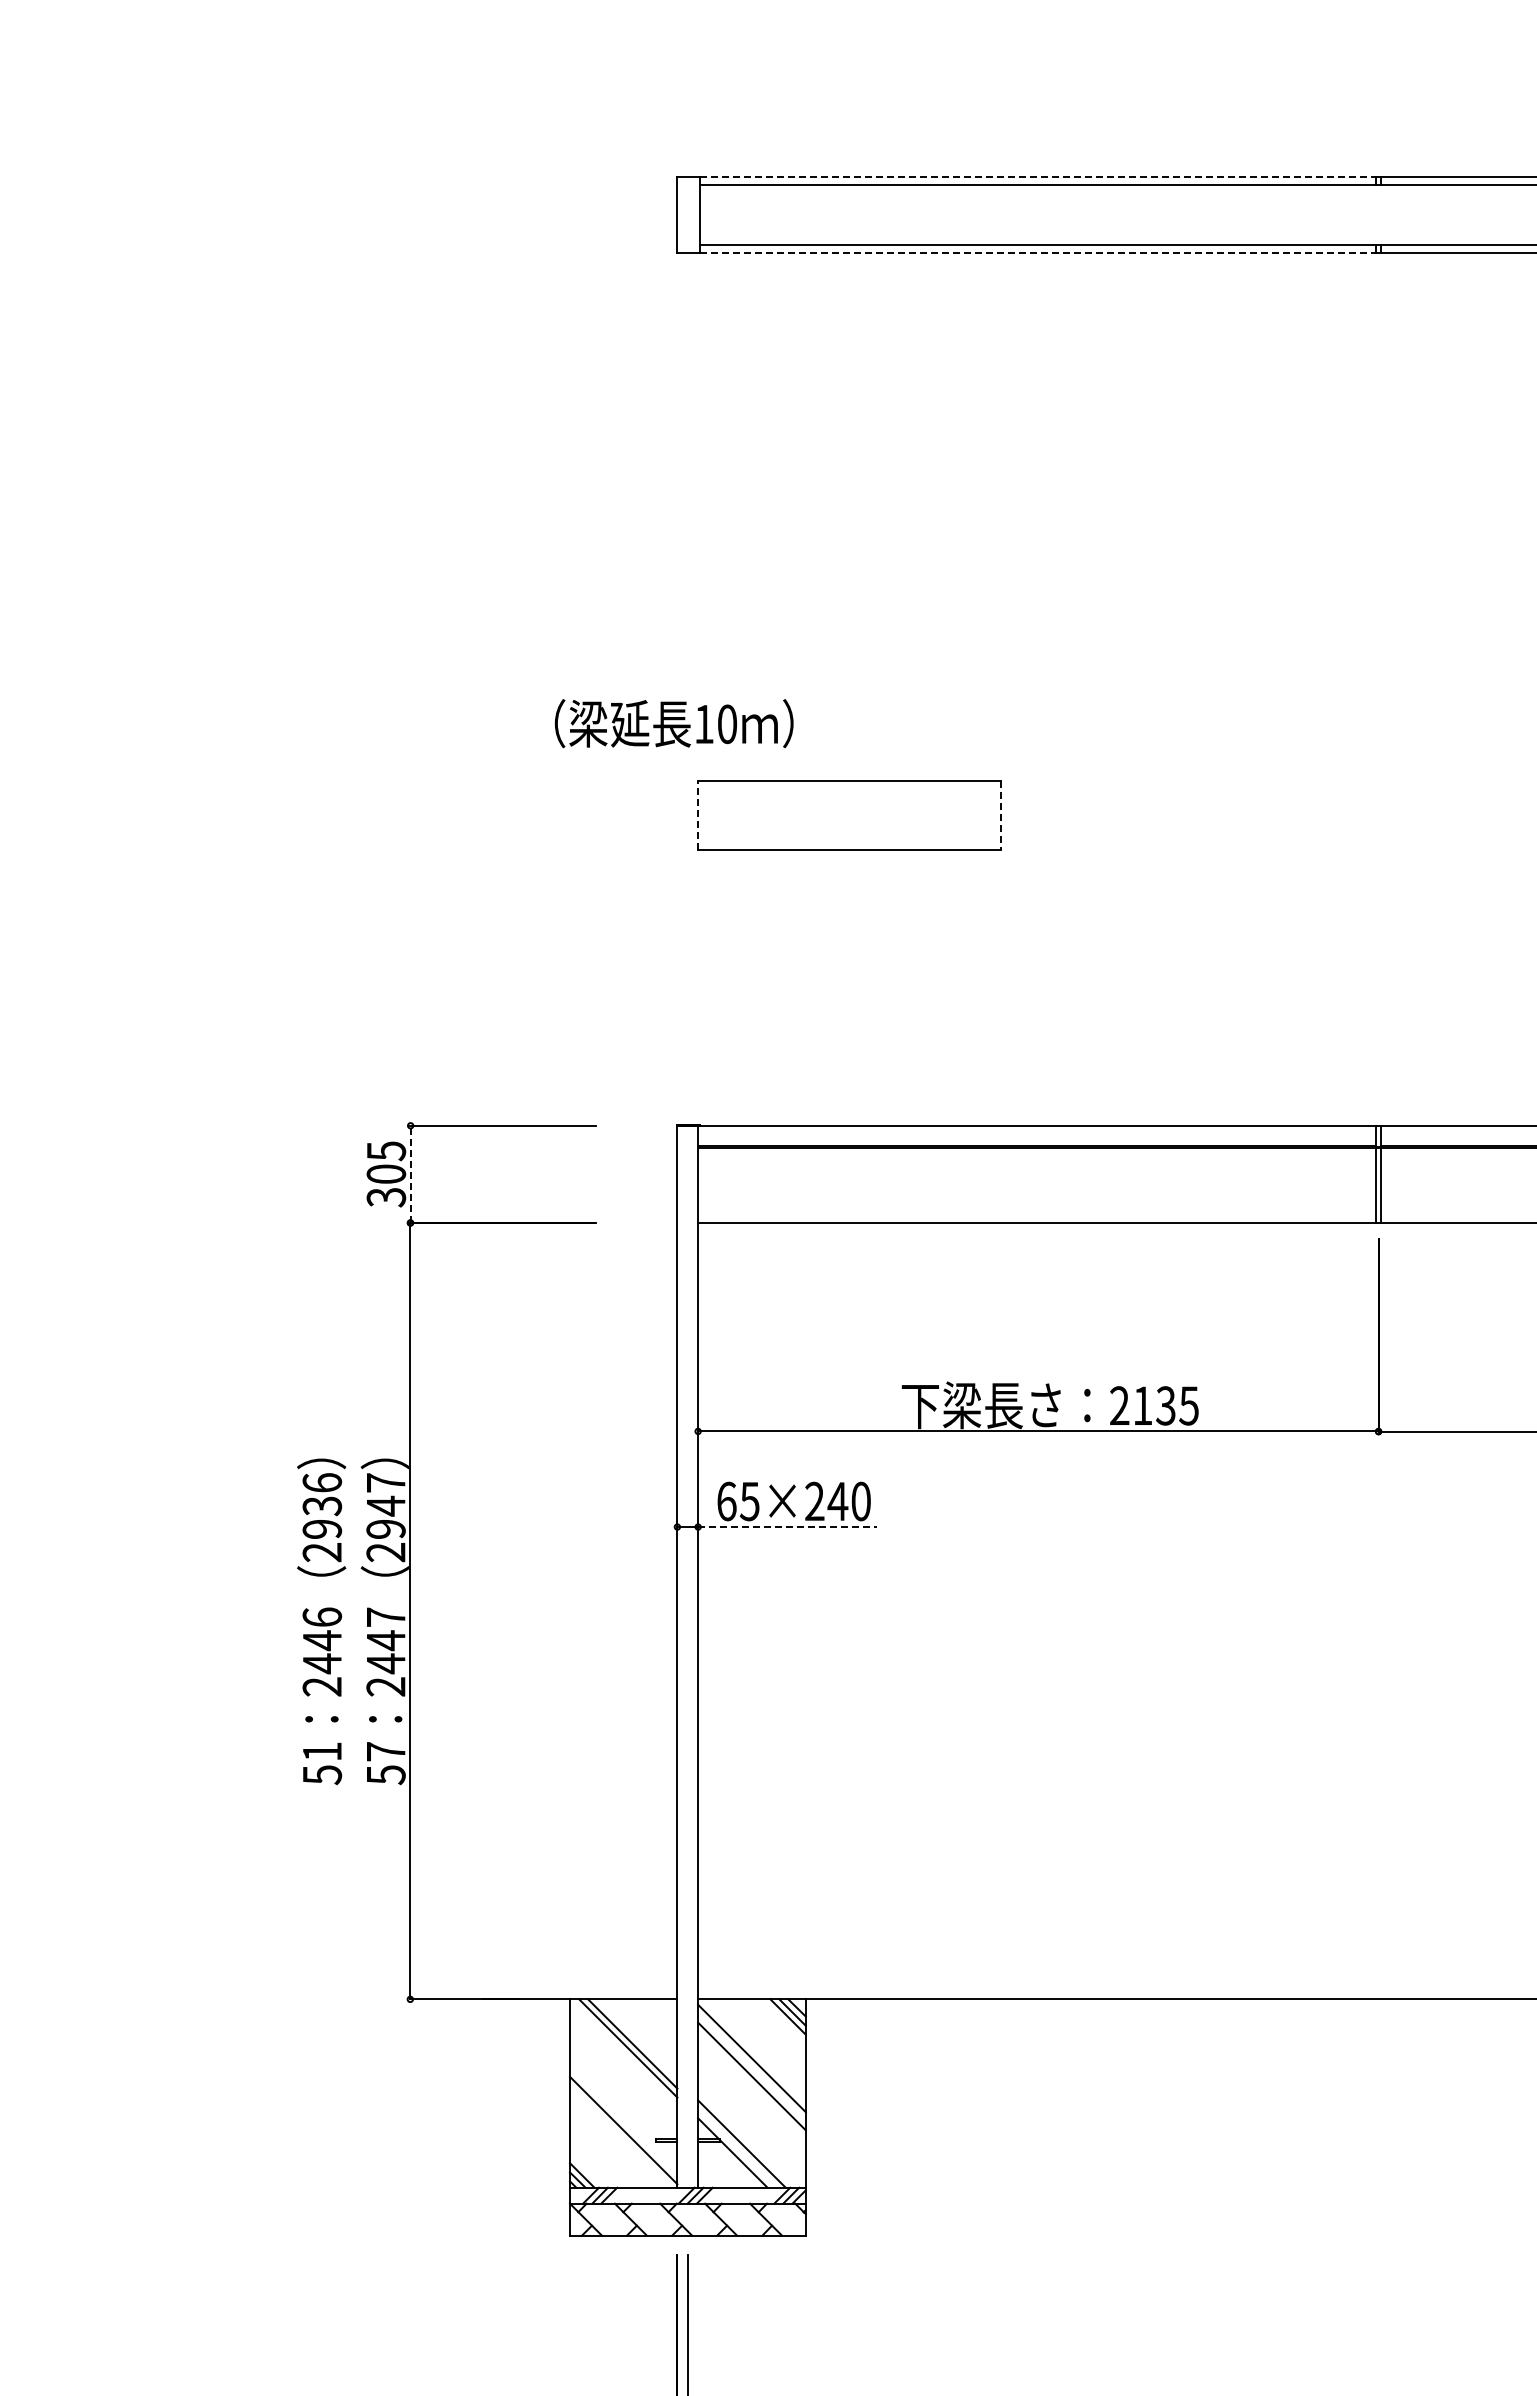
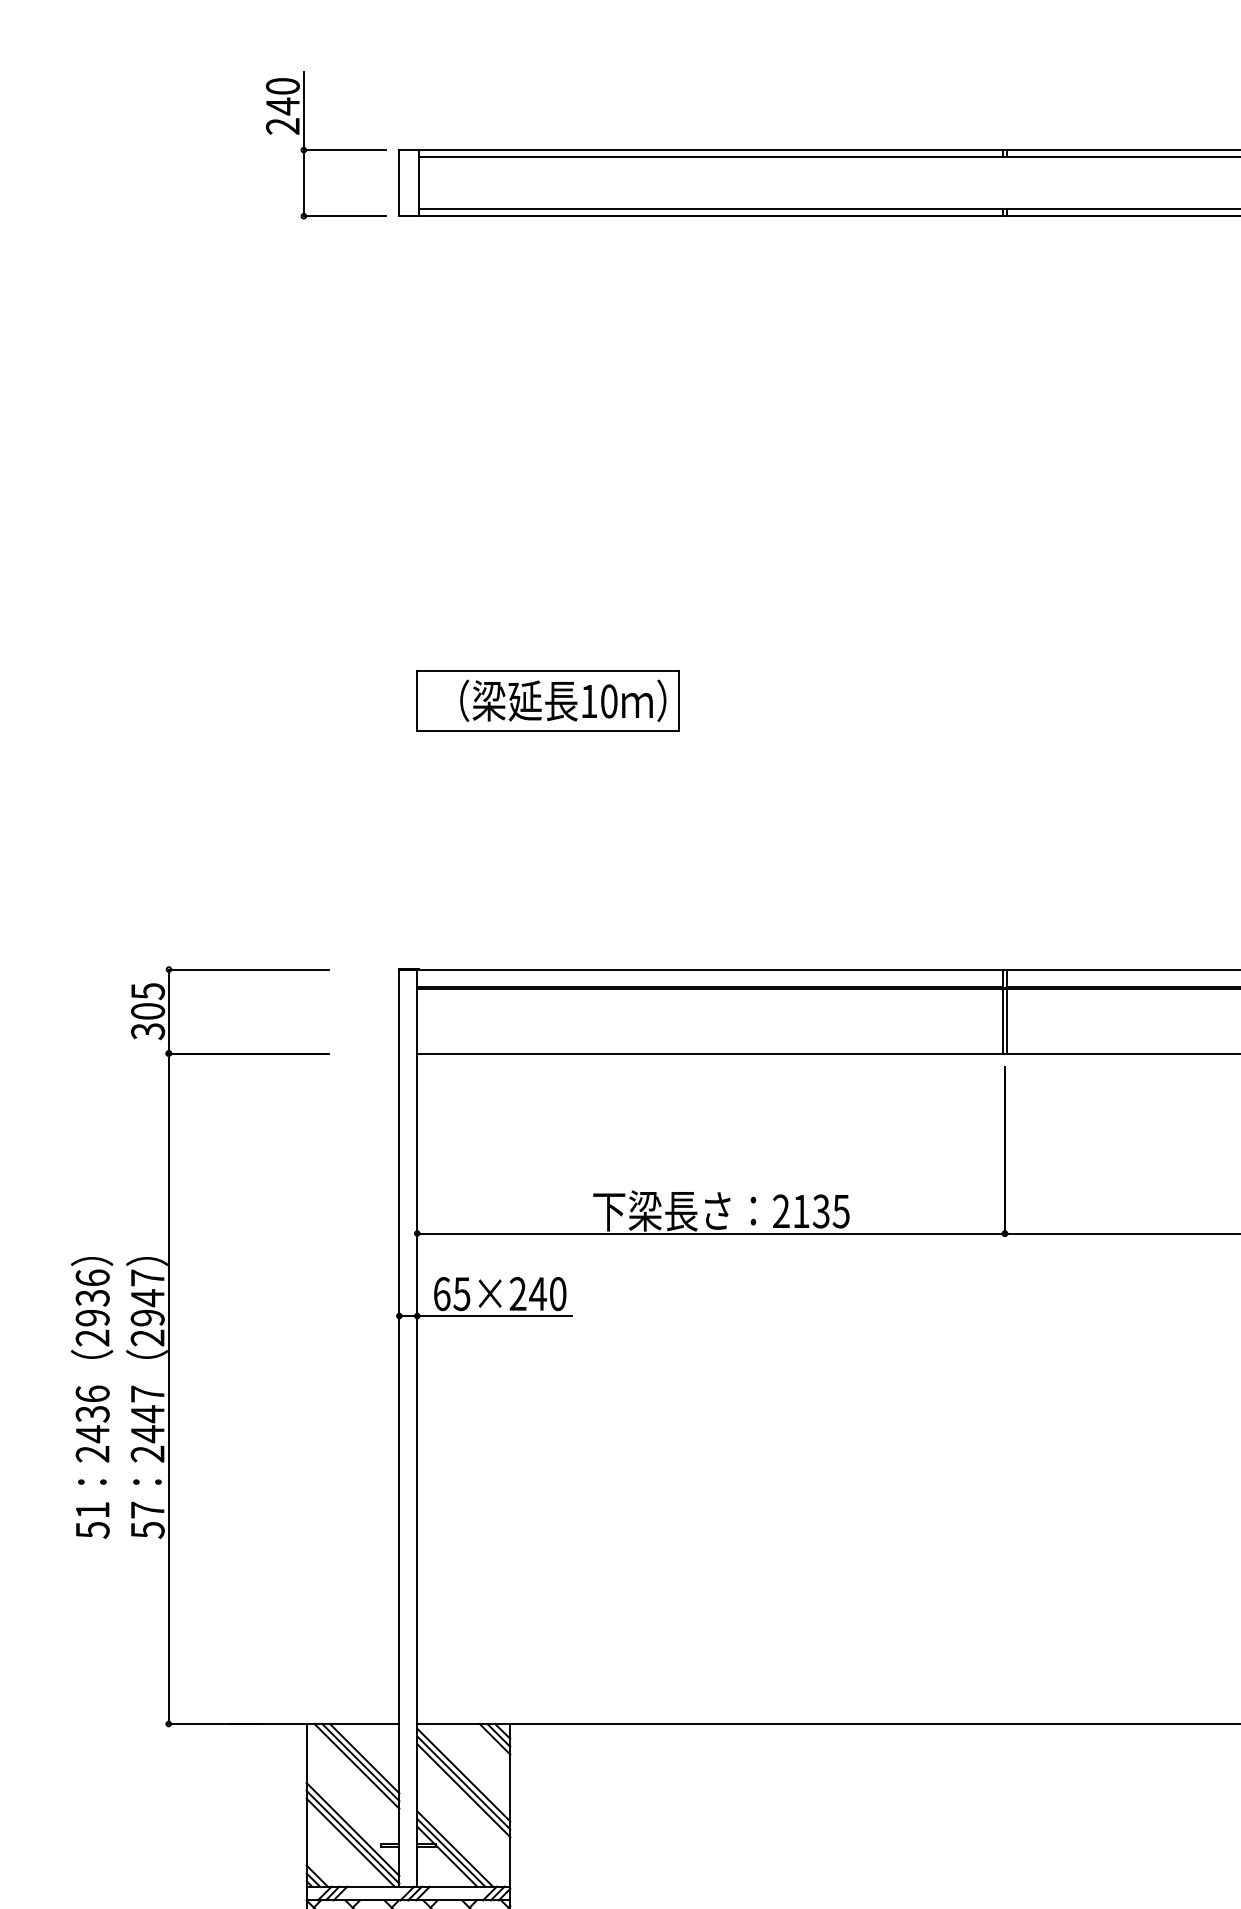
part: (591, 170) -> (325, 144), added
line: (1038, 177) -> (711, 150), dashed -> solid
line: (1038, 253) -> (711, 216), dashed -> solid
text: (673, 723) -> (562, 700), moved
line: (698, 815) -> (417, 701), dashed -> solid
line: (1001, 815) -> (679, 701), dashed -> solid
line: (410, 1174) -> (168, 1011), dashed -> solid
line: (788, 1527) -> (495, 1316), dashed -> solid
text: (322, 1640) -> (92, 1414), 2446 -> 2436
line: (637, 2039) -> (364, 1758), added
line: (751, 2067) -> (463, 1782), added
line: (623, 2121) -> (352, 1829), added
line: (620, 2136) -> (350, 1842), added
line: (737, 2148) -> (451, 1852), added

